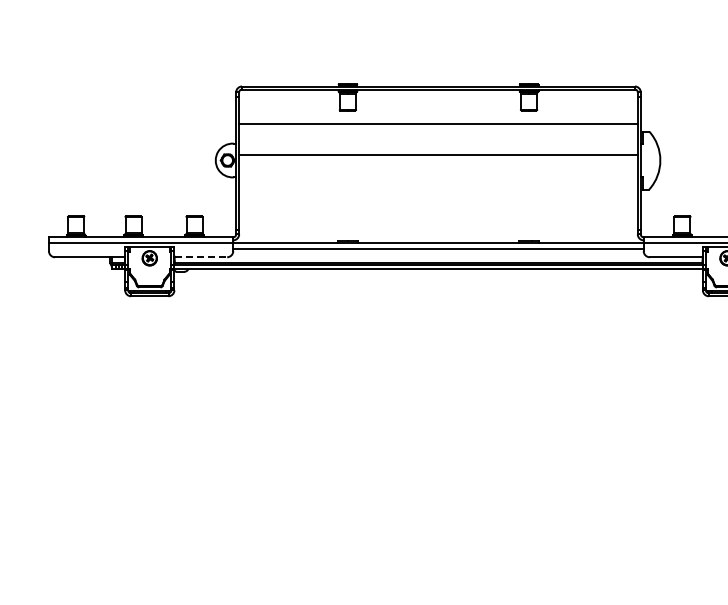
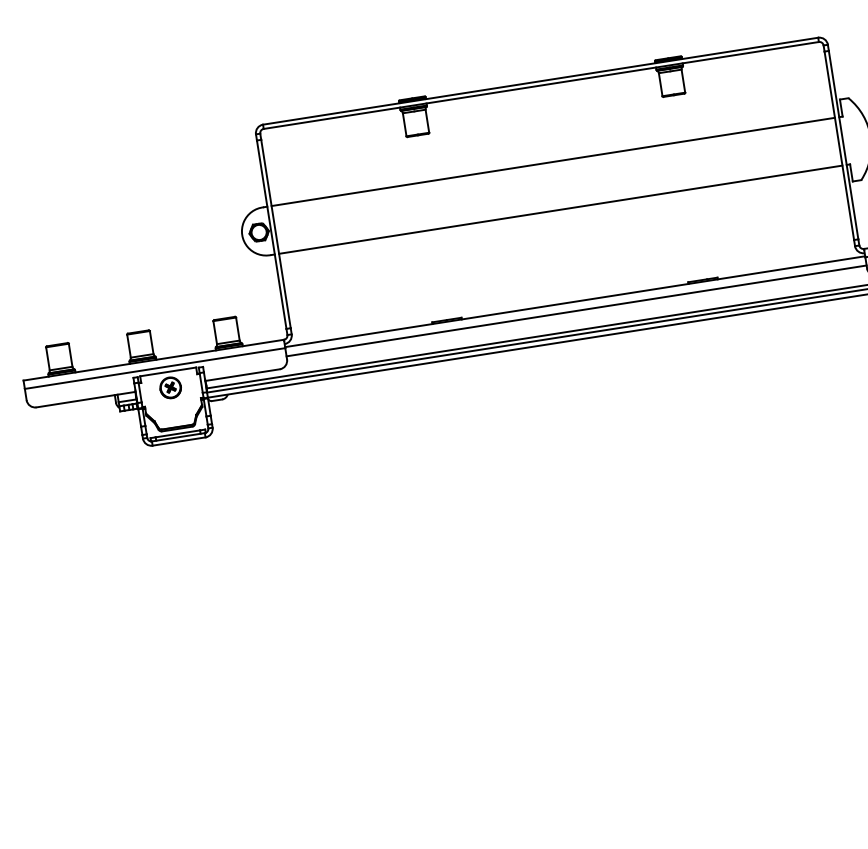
line: (438, 123) -> (553, 161), moved
line: (438, 155) -> (560, 209), moved
line: (201, 257) -> (243, 375), dashed -> solid

